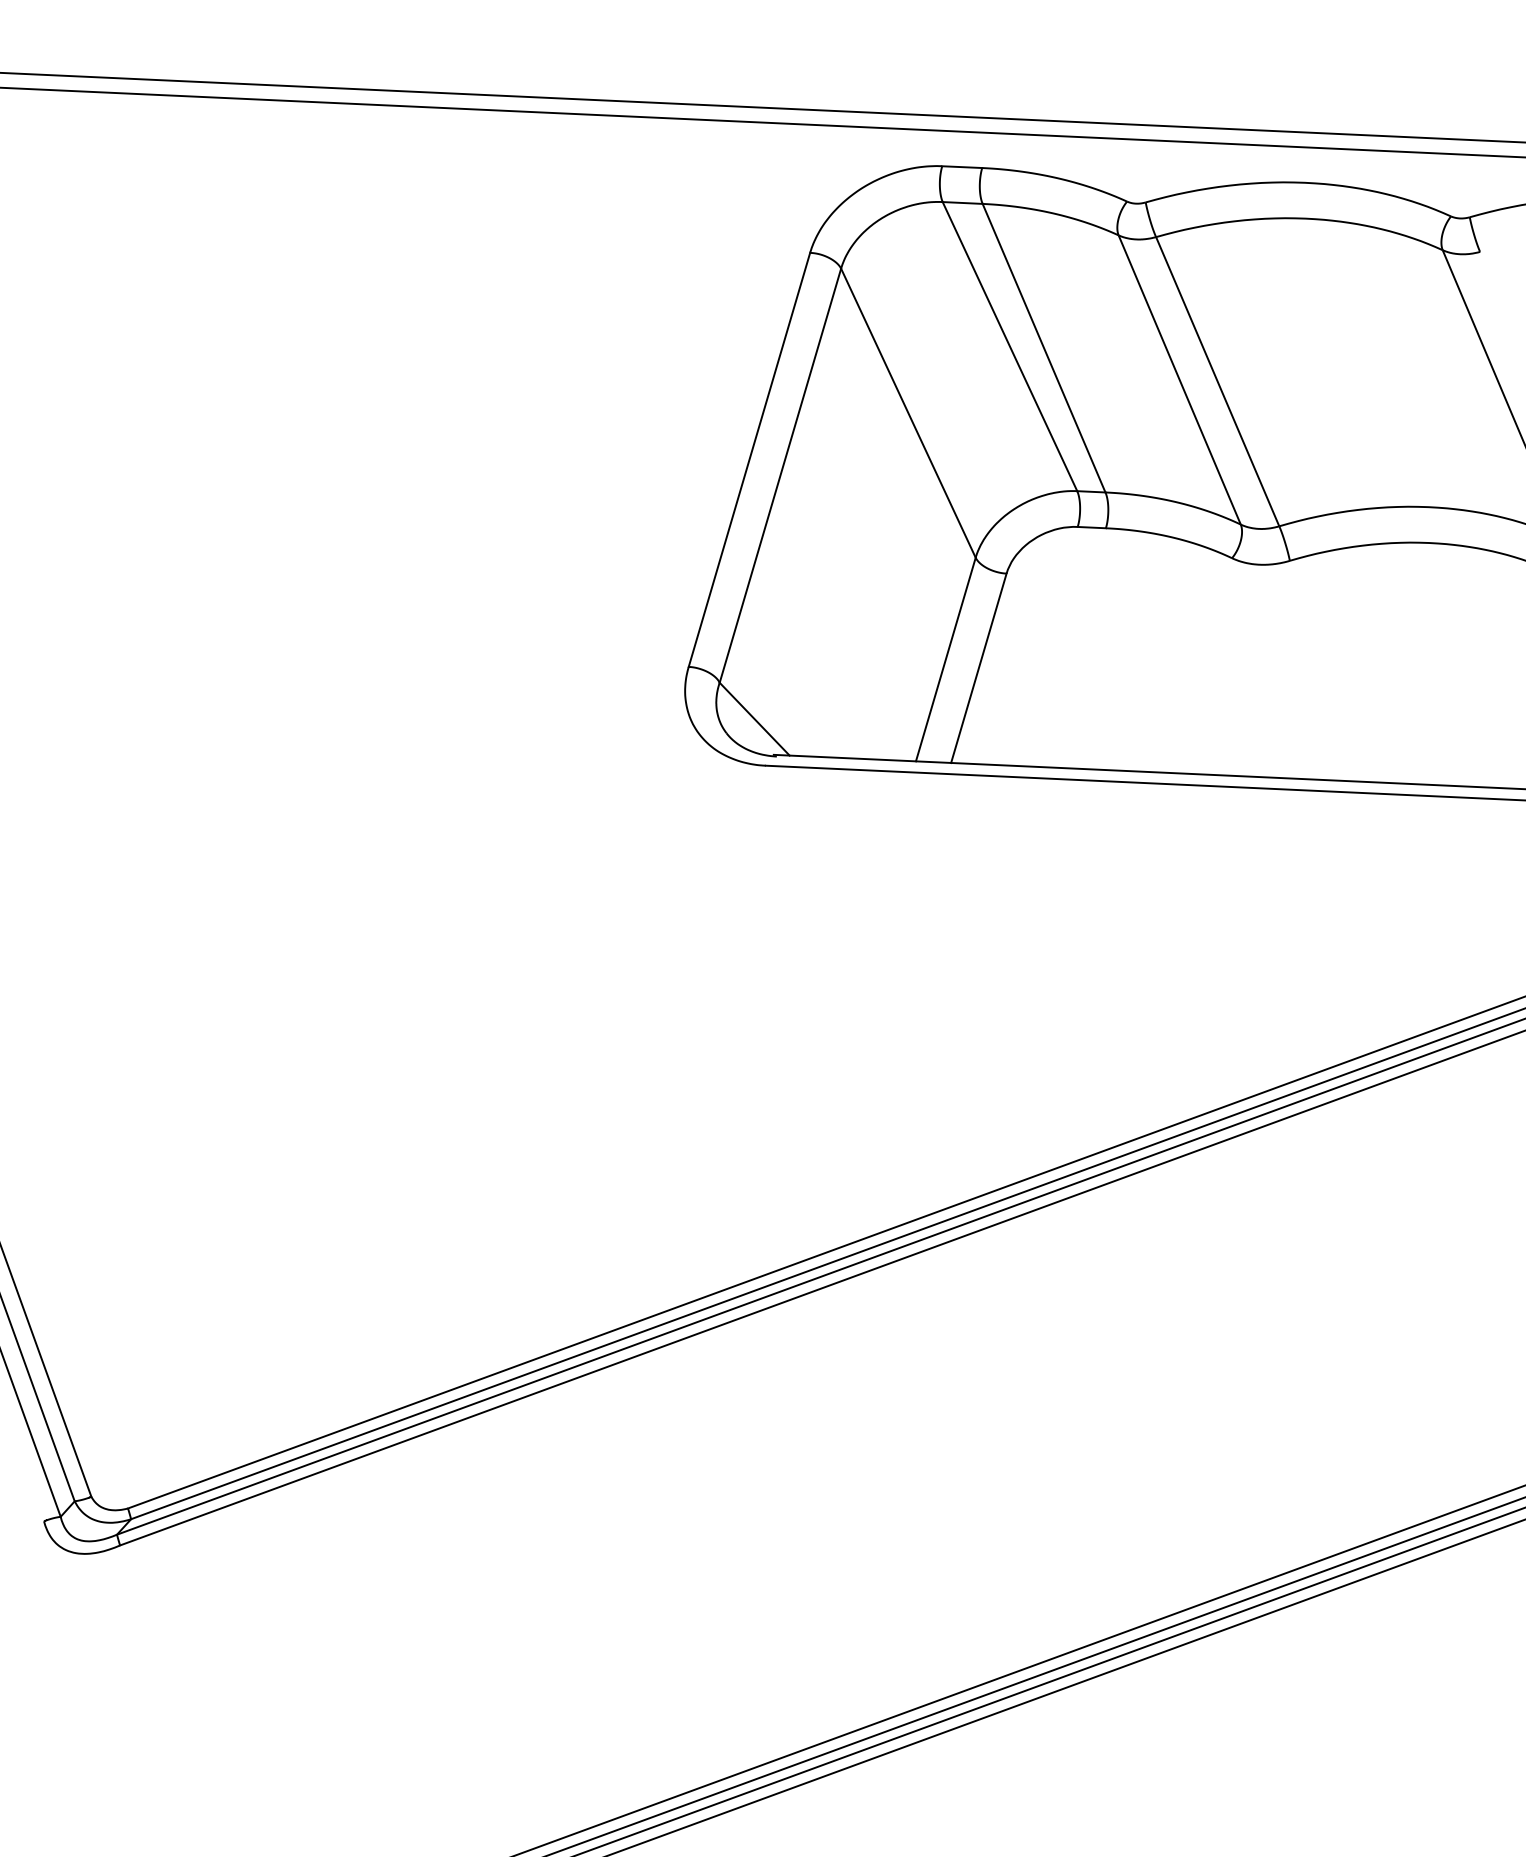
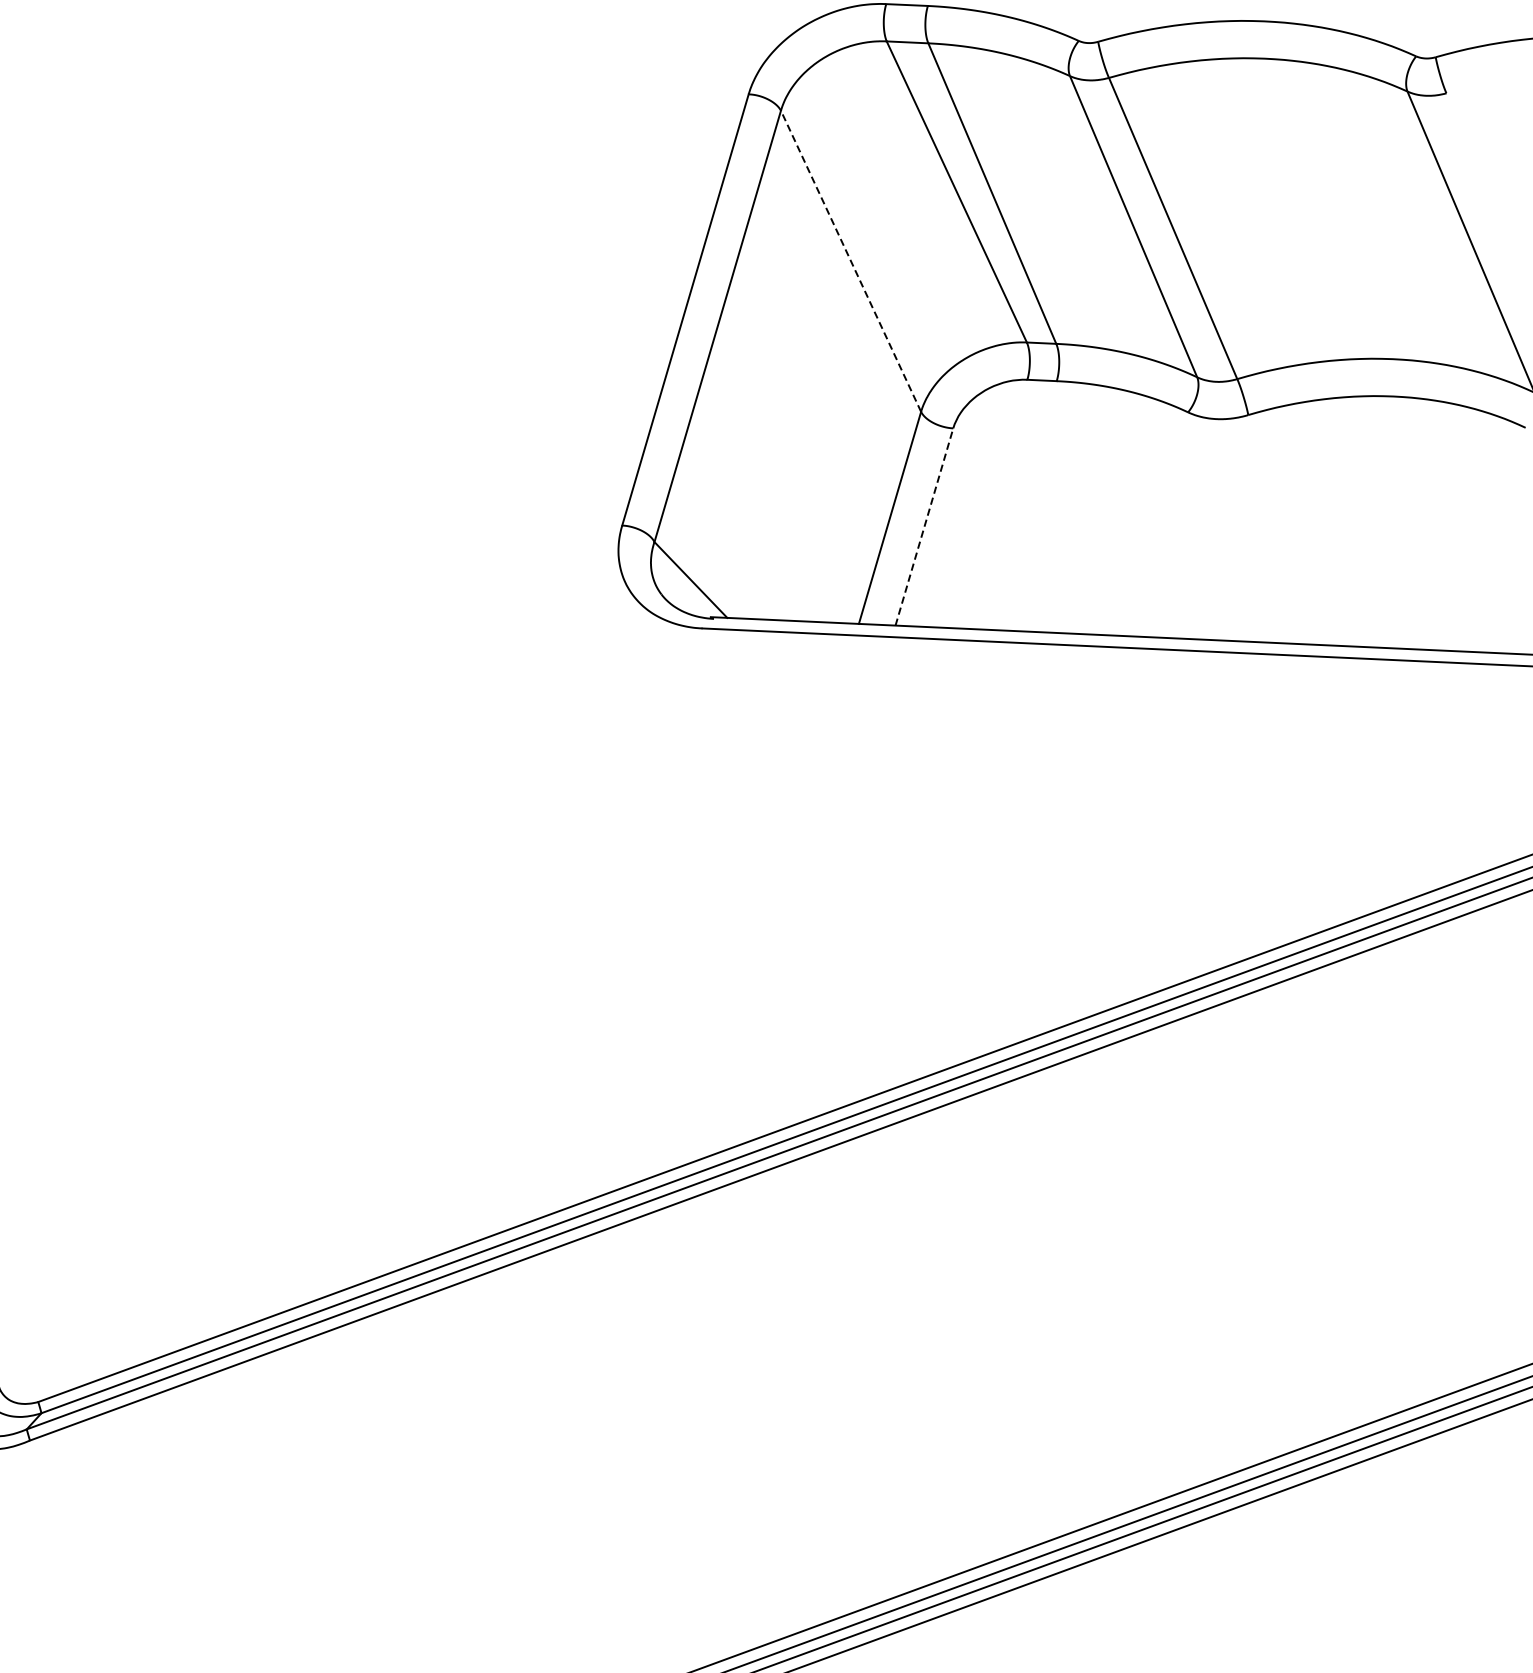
line: (908, 412) -> (851, 260), solid -> dashed
line: (978, 668) -> (924, 527), solid -> dashed

